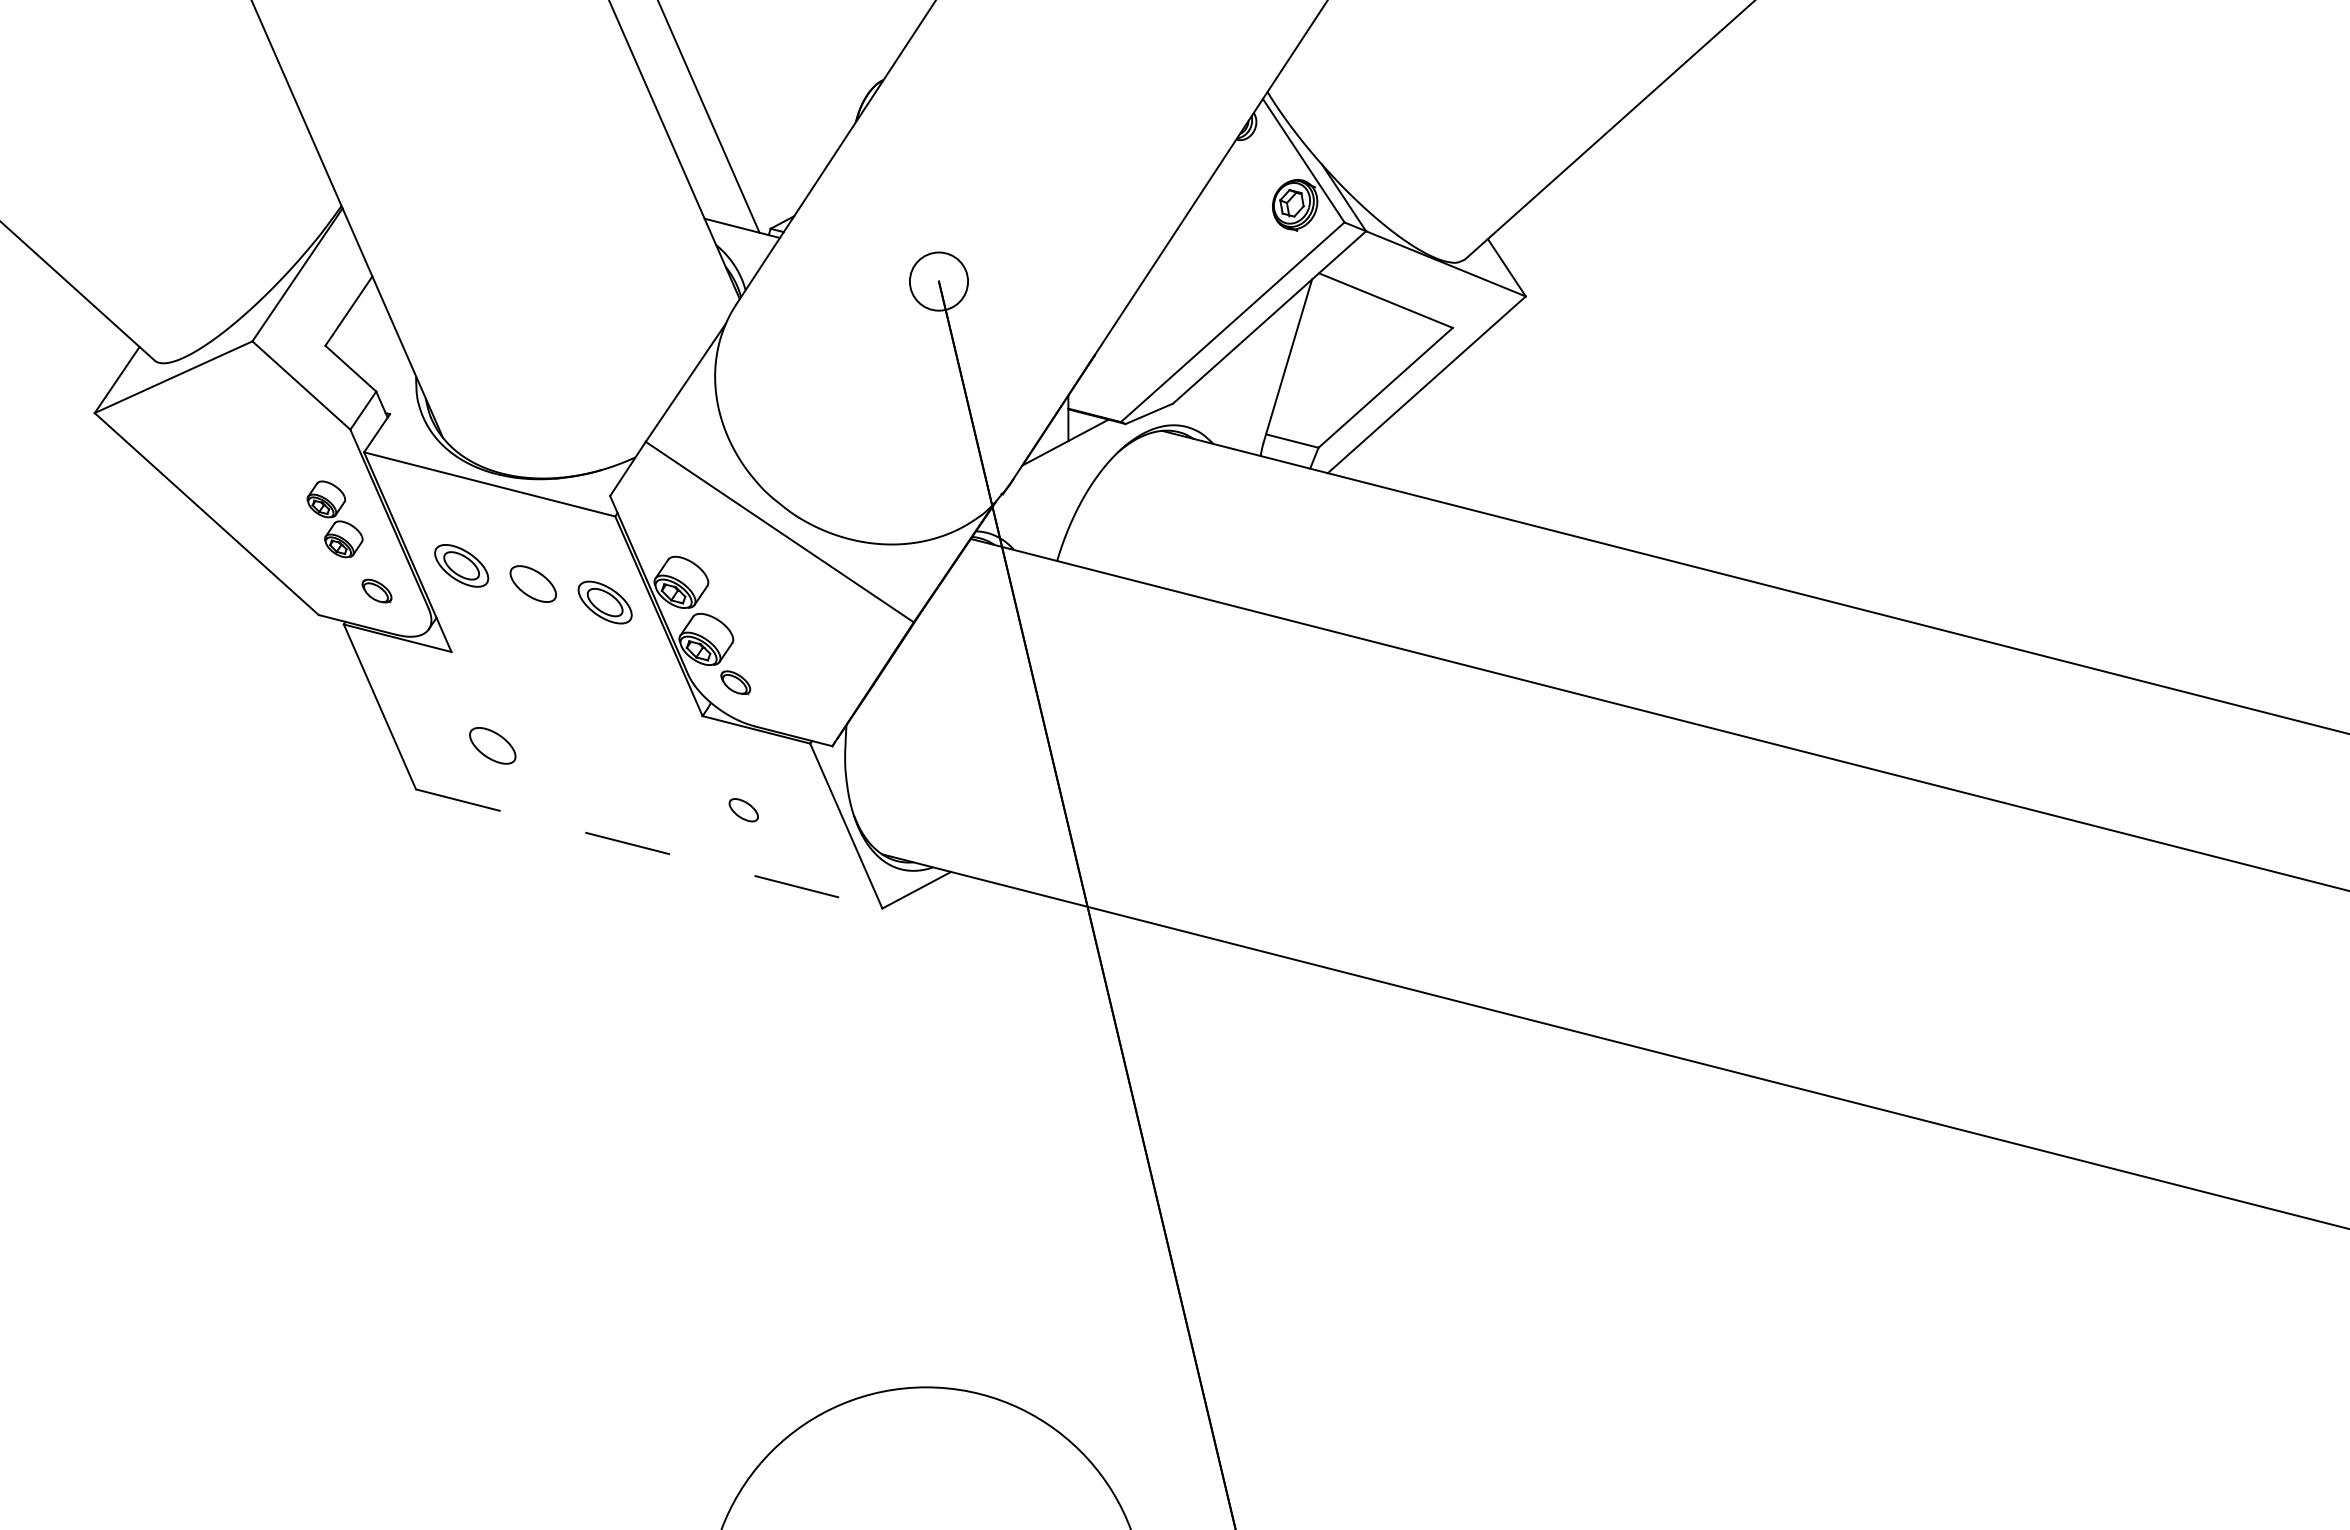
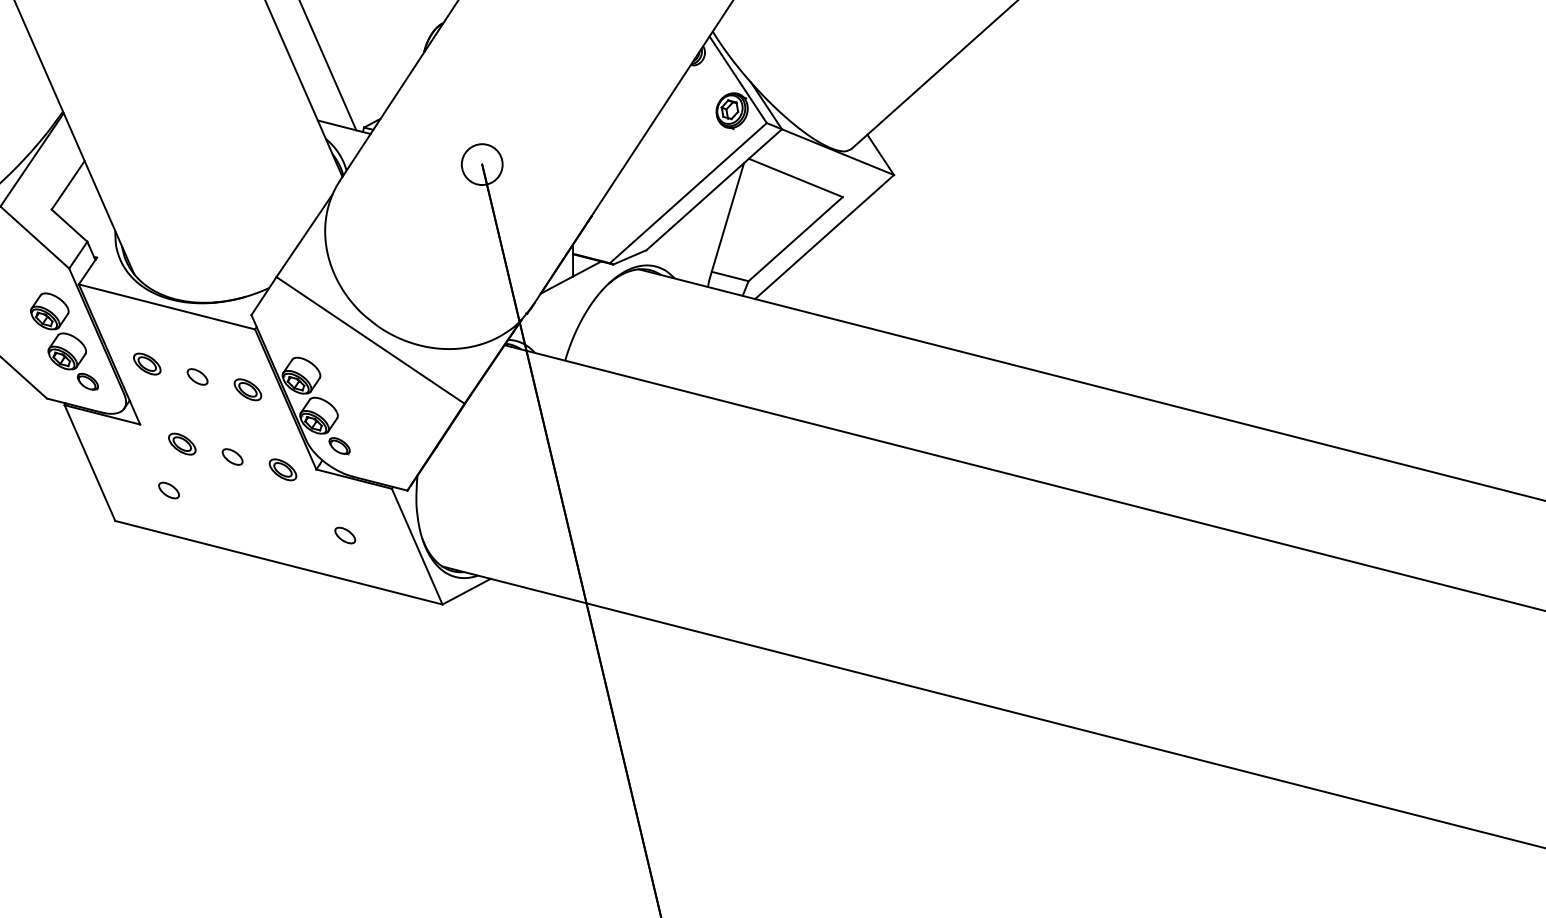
part: (334, 519) -> (58, 331), size x1.43
part: (461, 565) -> (147, 363), size x0.71
part: (533, 584) -> (197, 377), size x0.62
part: (604, 602) -> (247, 389), size x0.71
part: (511, 679) -> (182, 443), added
part: (583, 698) -> (232, 457), added
part: (654, 716) -> (282, 469), added
part: (492, 746) -> (168, 490), size x0.62
line: (649, 848) -> (279, 562), dashed -> solid

